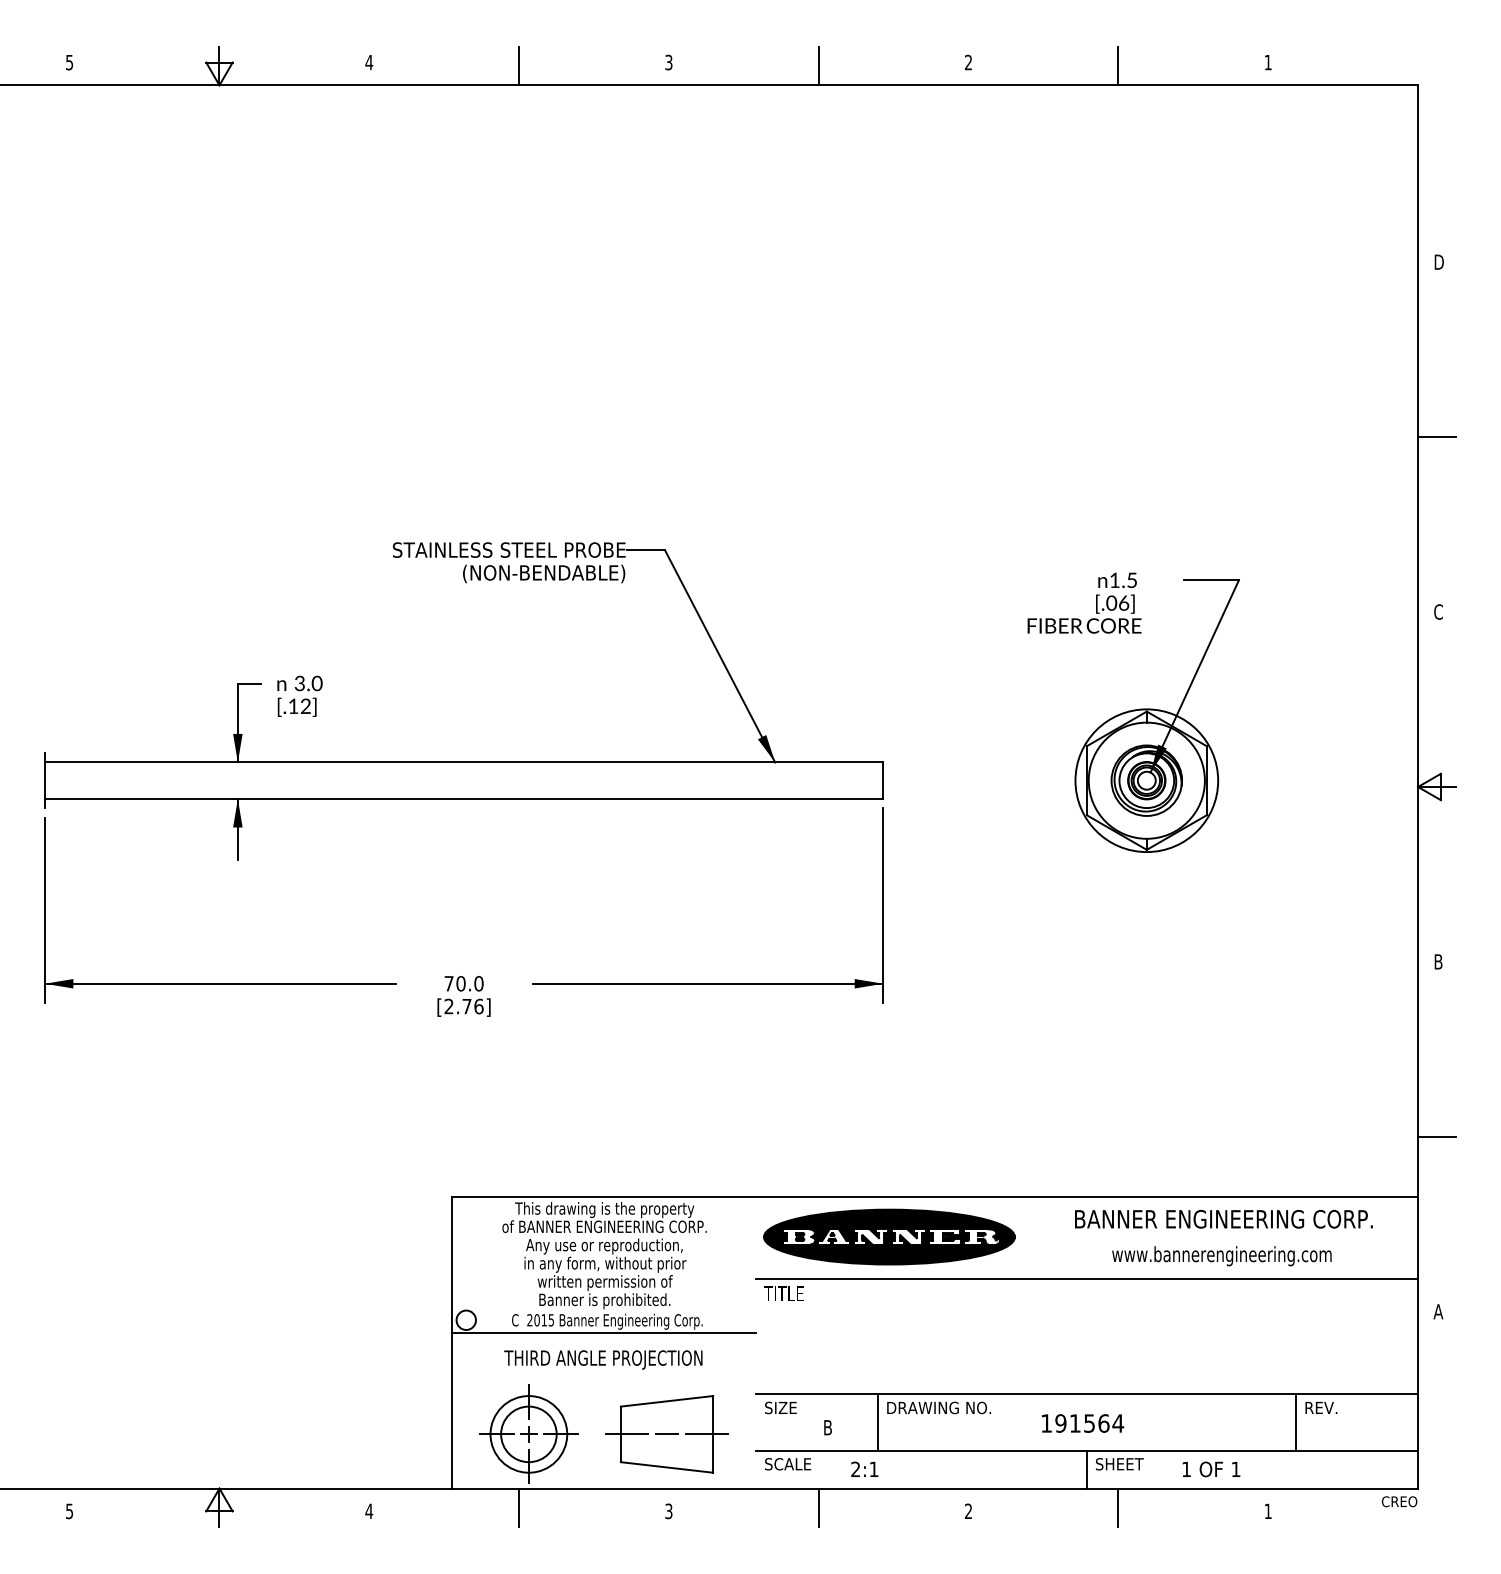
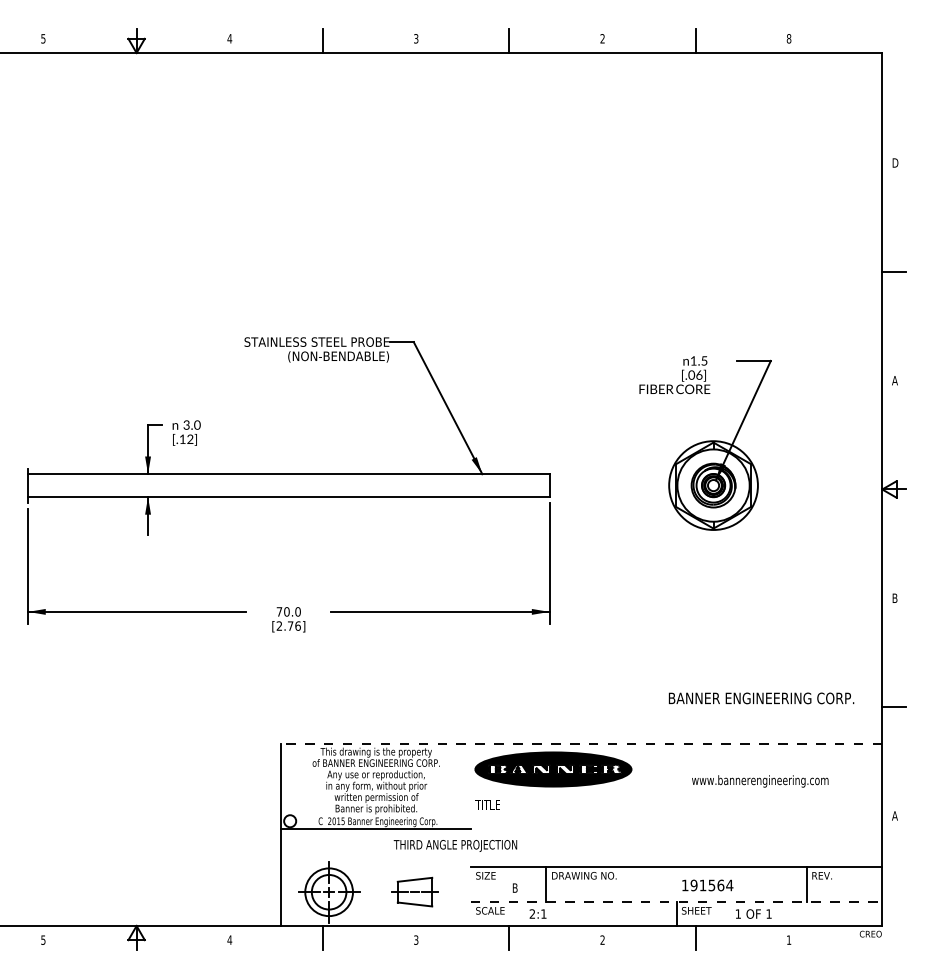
text: (1267, 62) -> (788, 38), 1 -> 8
text: (1437, 611) -> (894, 380), C -> A
line: (934, 1196) -> (581, 744), solid -> dashed
text: (1223, 1219) -> (761, 698), moved
line: (1087, 1278) -> (676, 795), removed
text: (603, 1359) -> (455, 845), moved
text: (1082, 1423) -> (707, 885), moved
part: (666, 1433) -> (414, 891), size x0.6
line: (1087, 1450) -> (676, 902), solid -> dashed

